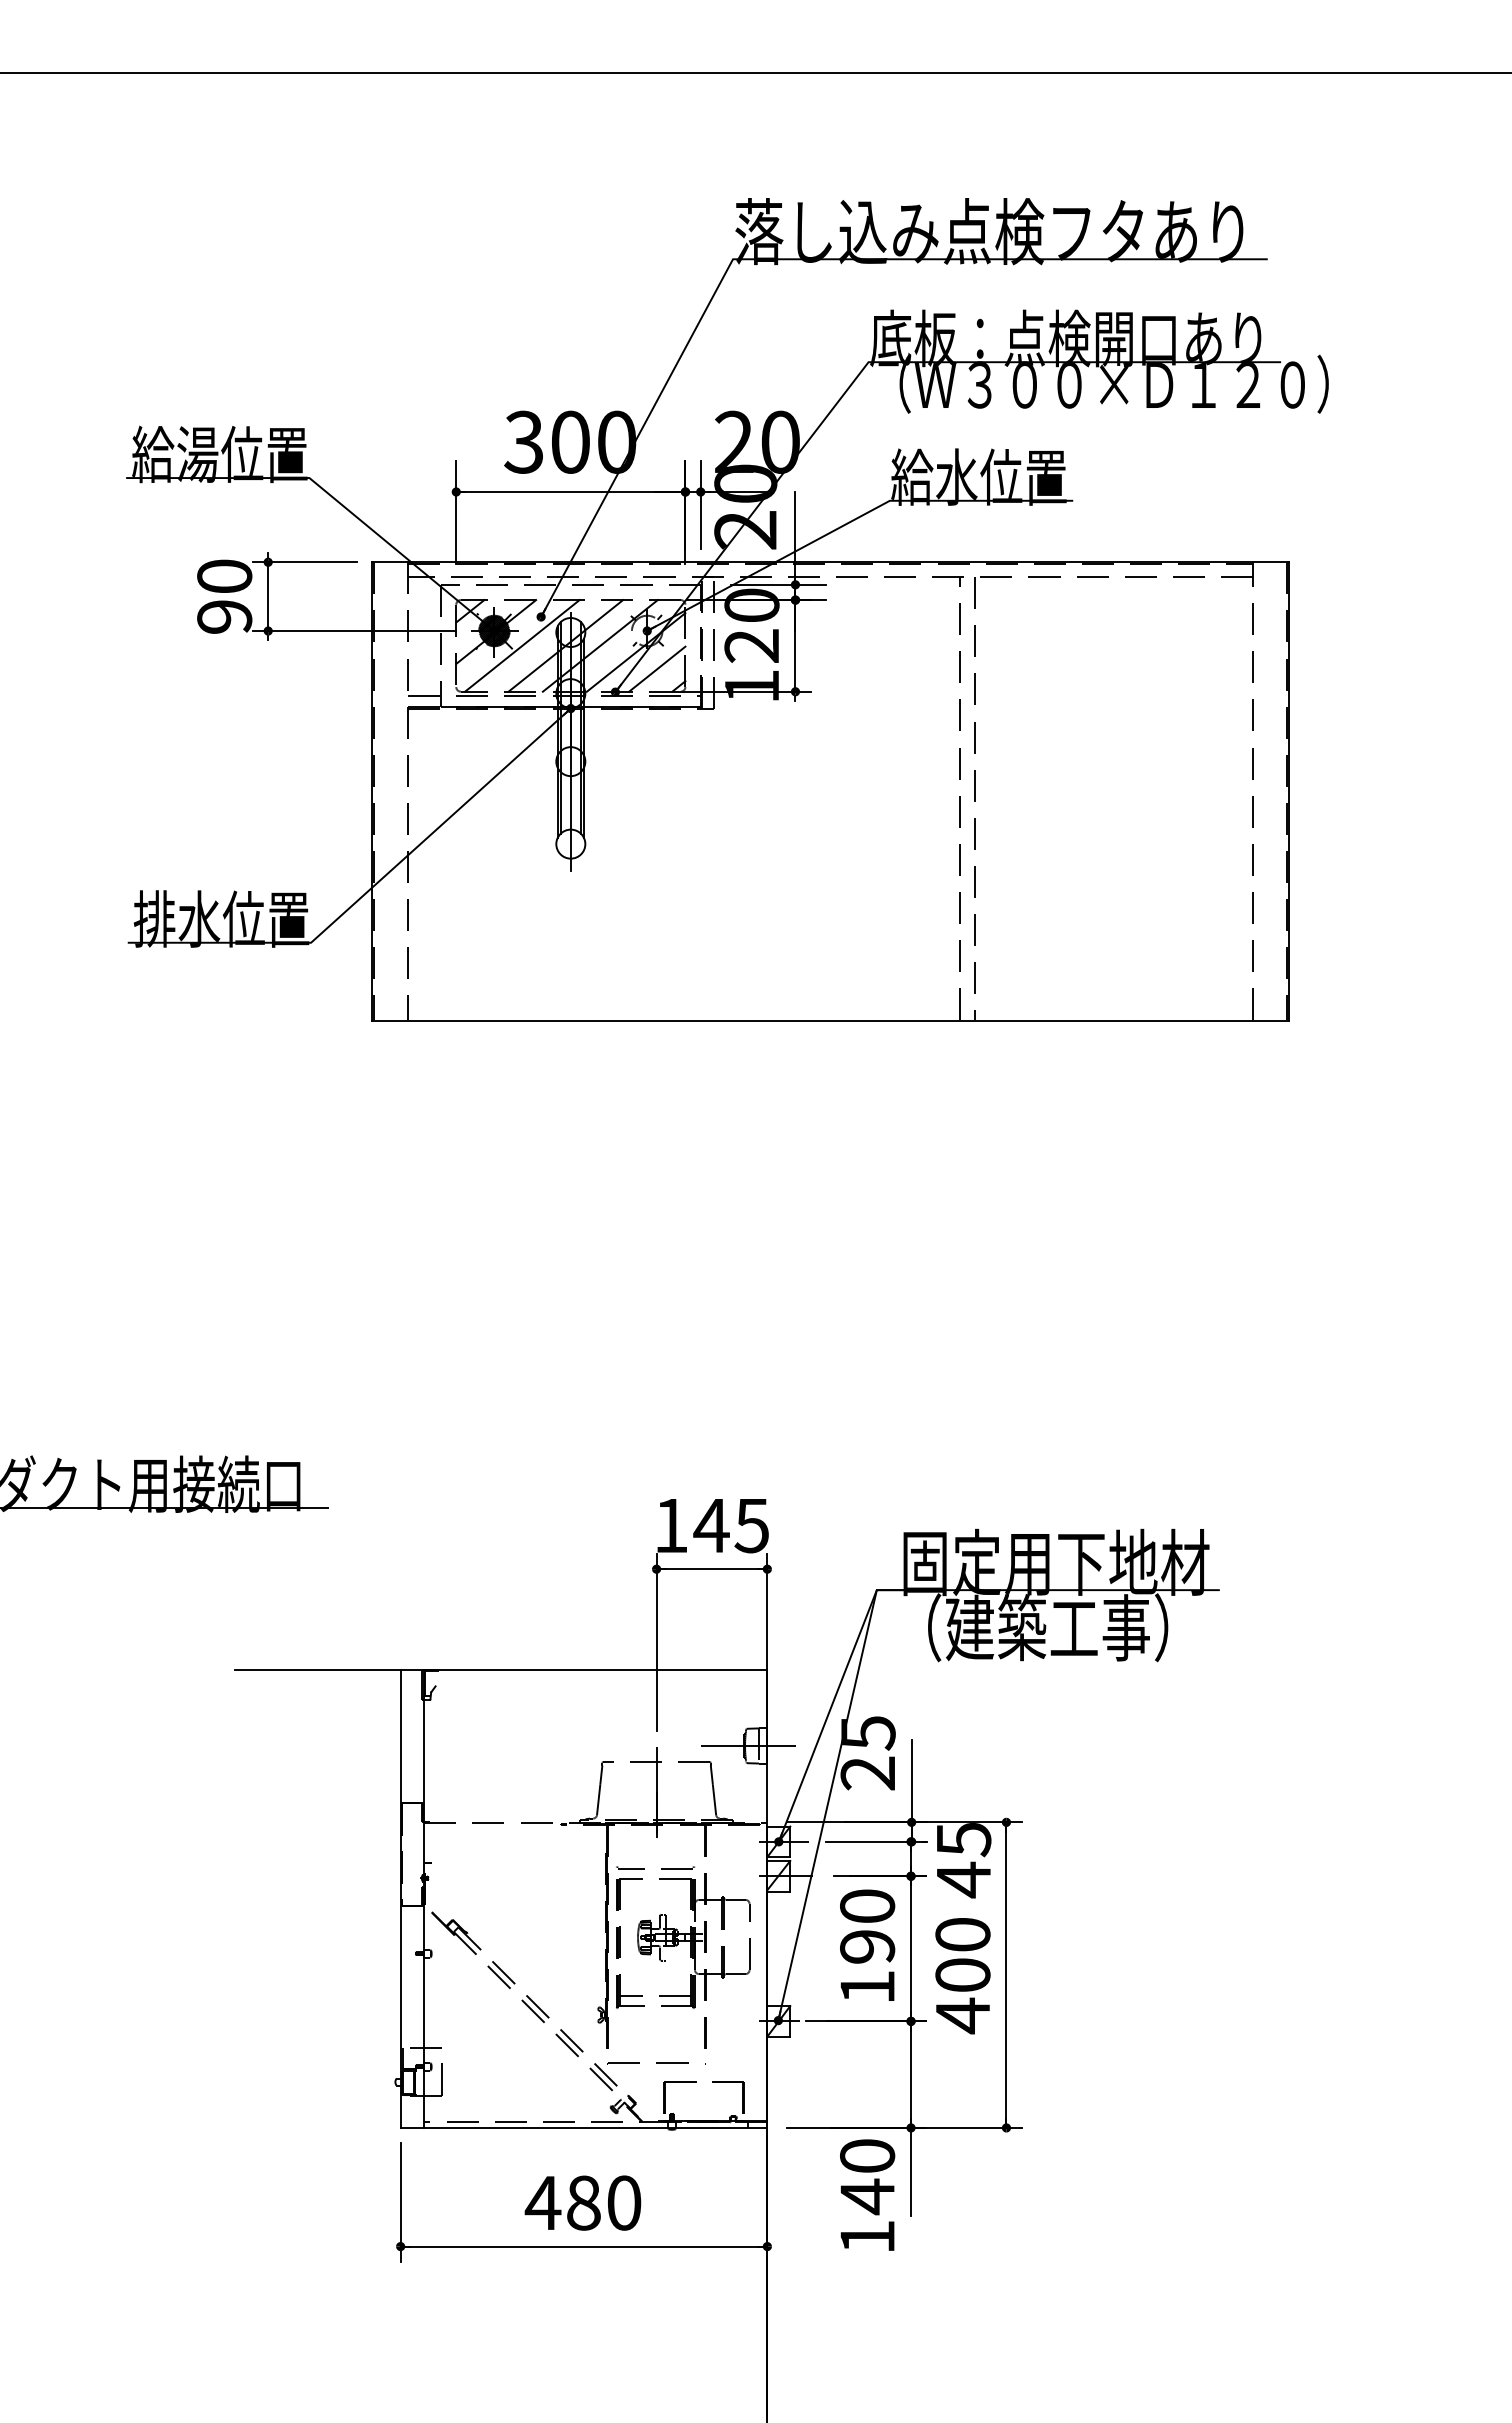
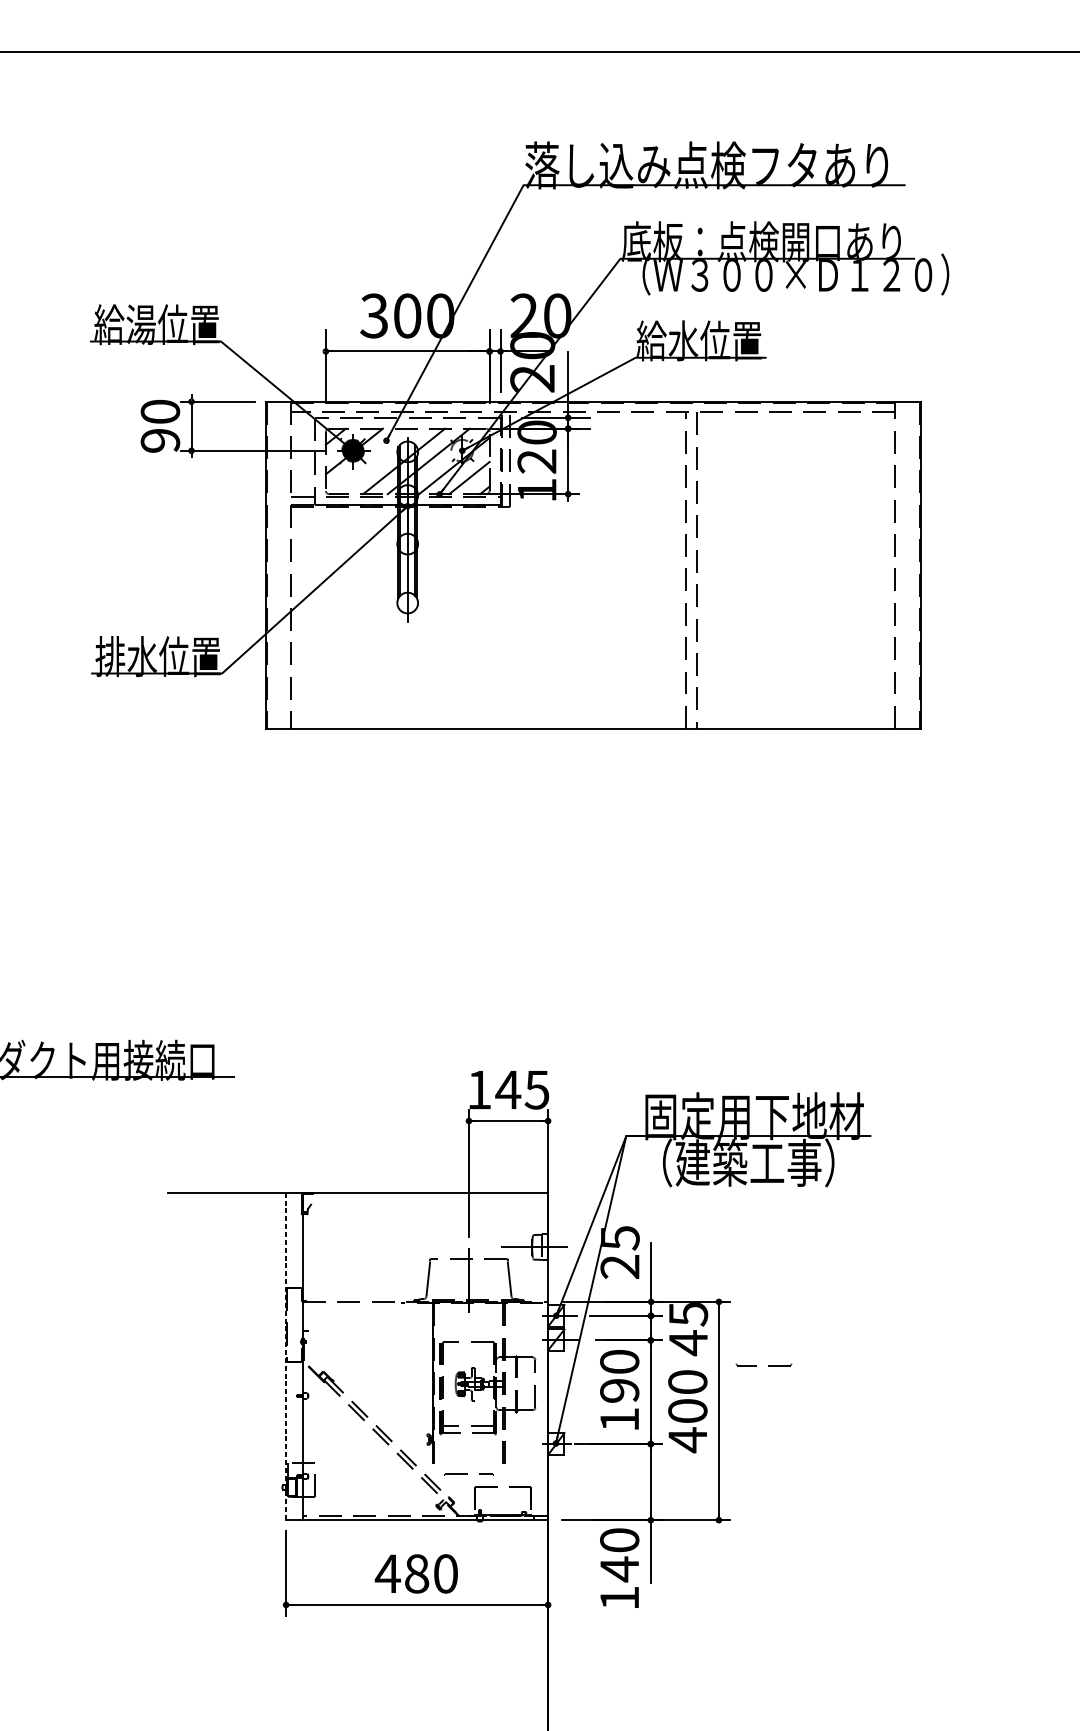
line: (522, 645) -> (373, 461), removed
part: (661, 1868) -> (768, 1365), moved
line: (400, 1899) -> (286, 1357), solid -> dashed
part: (656, 2063) -> (468, 1474), size x0.7

